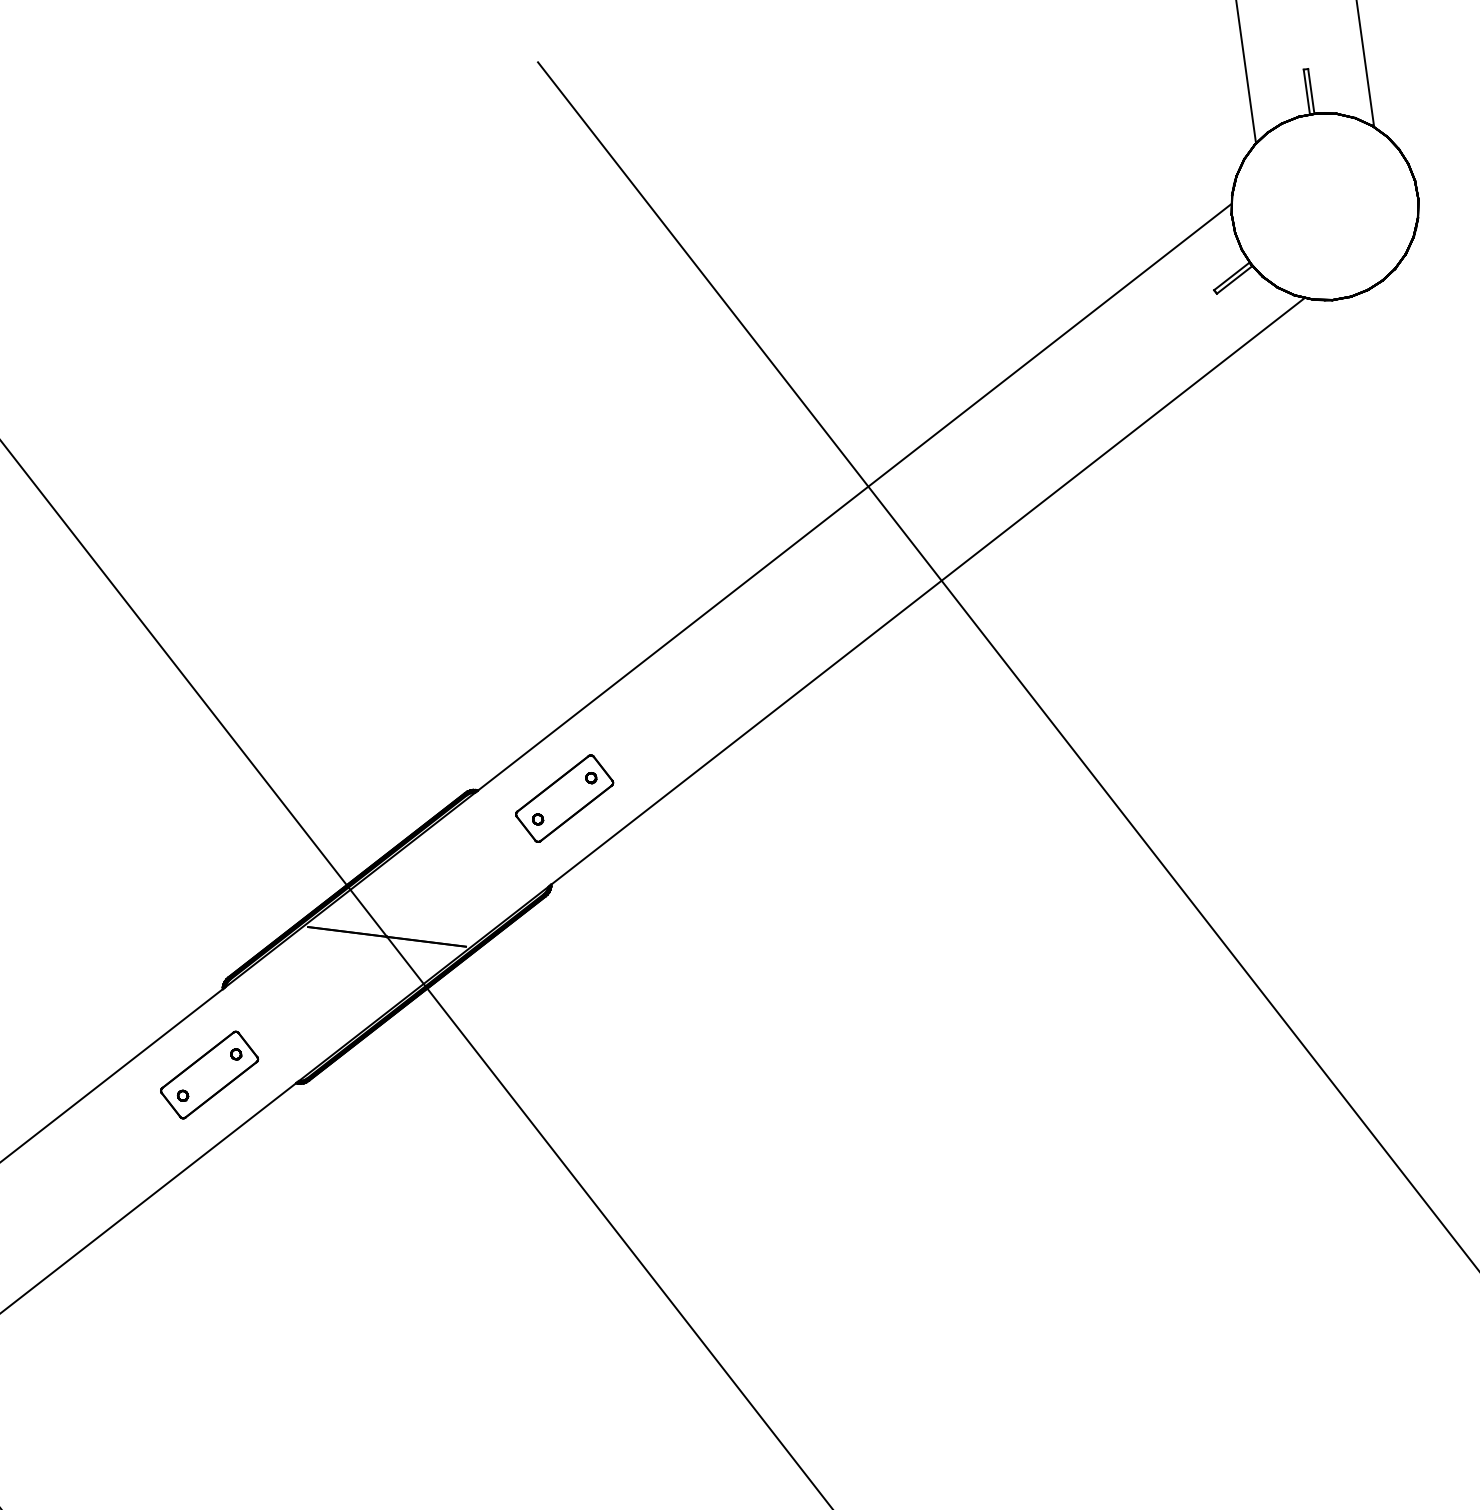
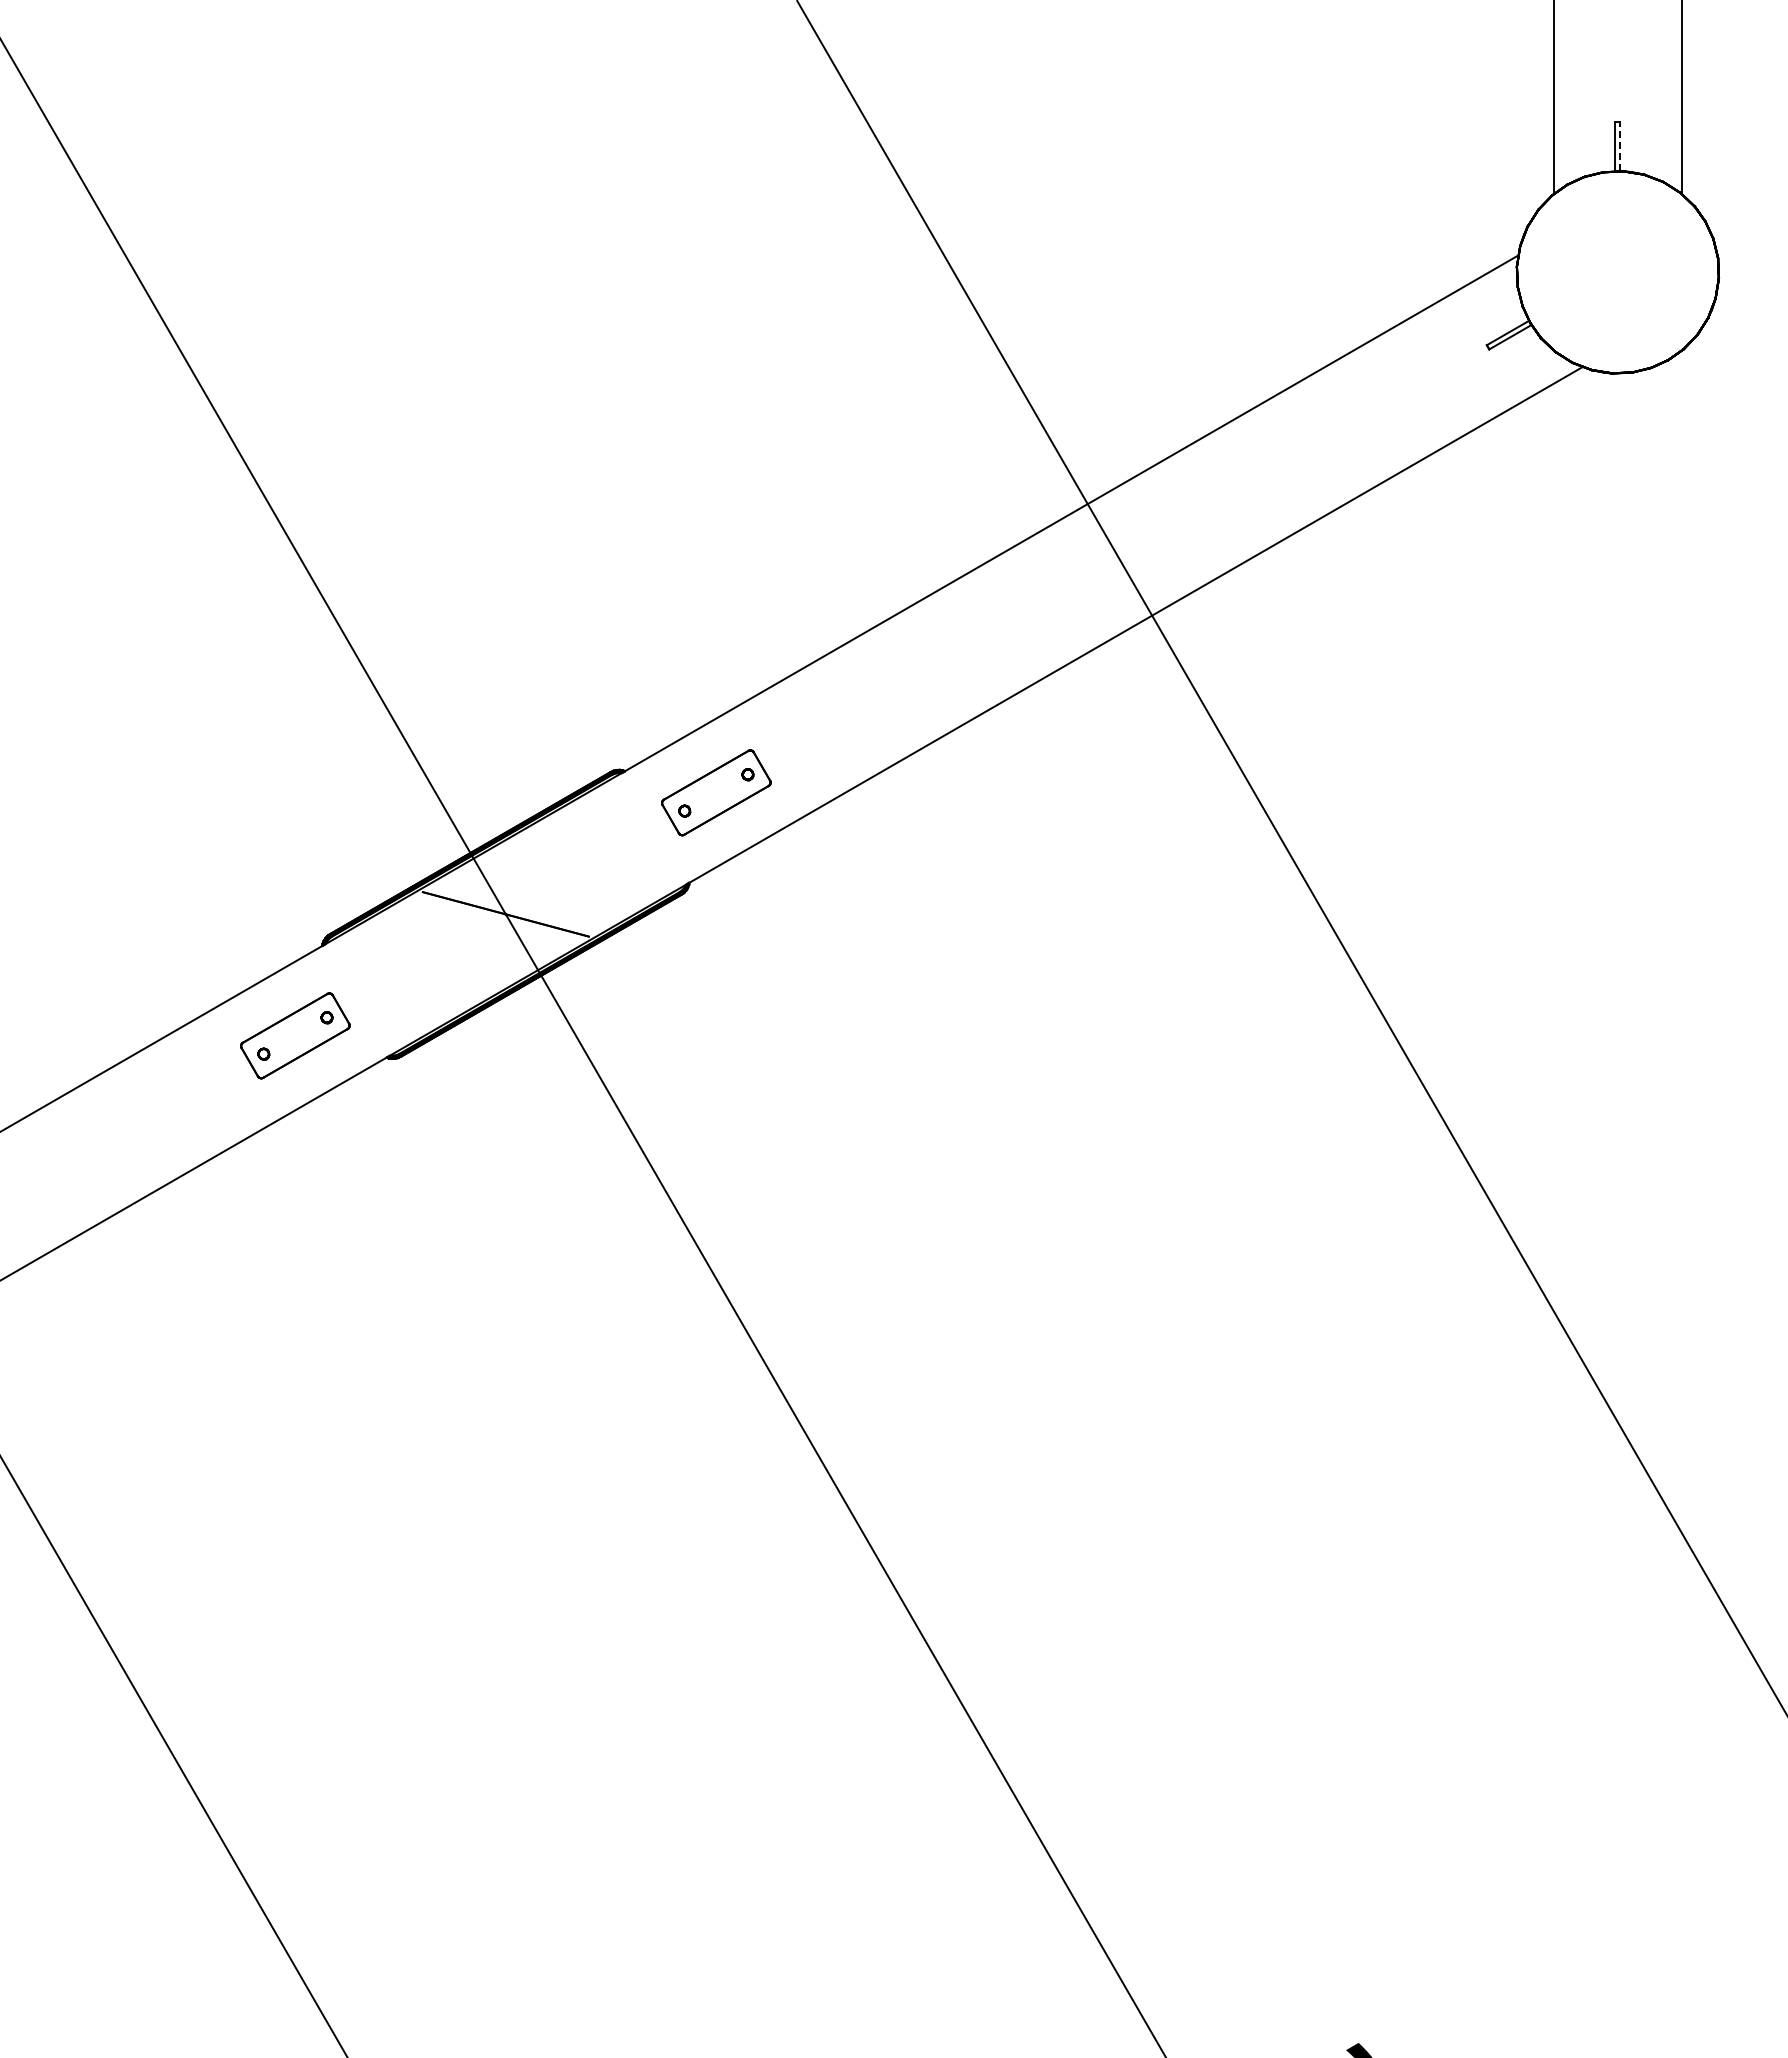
line: (1311, 90) -> (1620, 146), solid -> dashed

